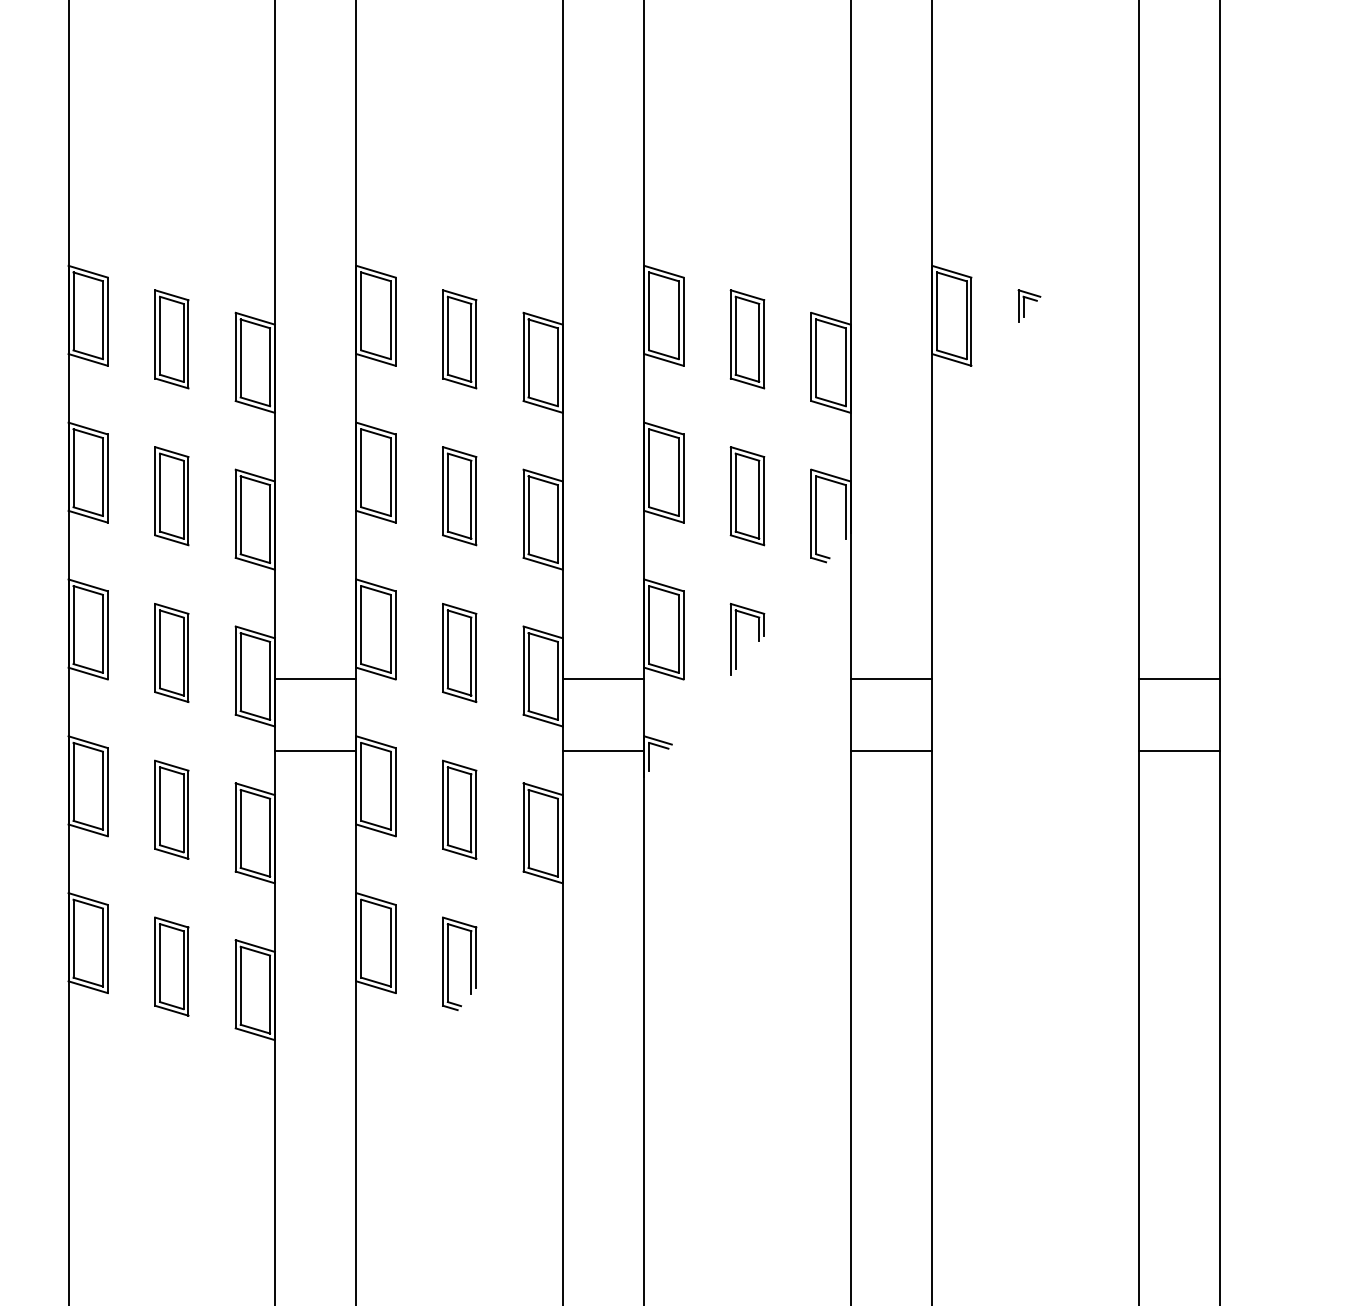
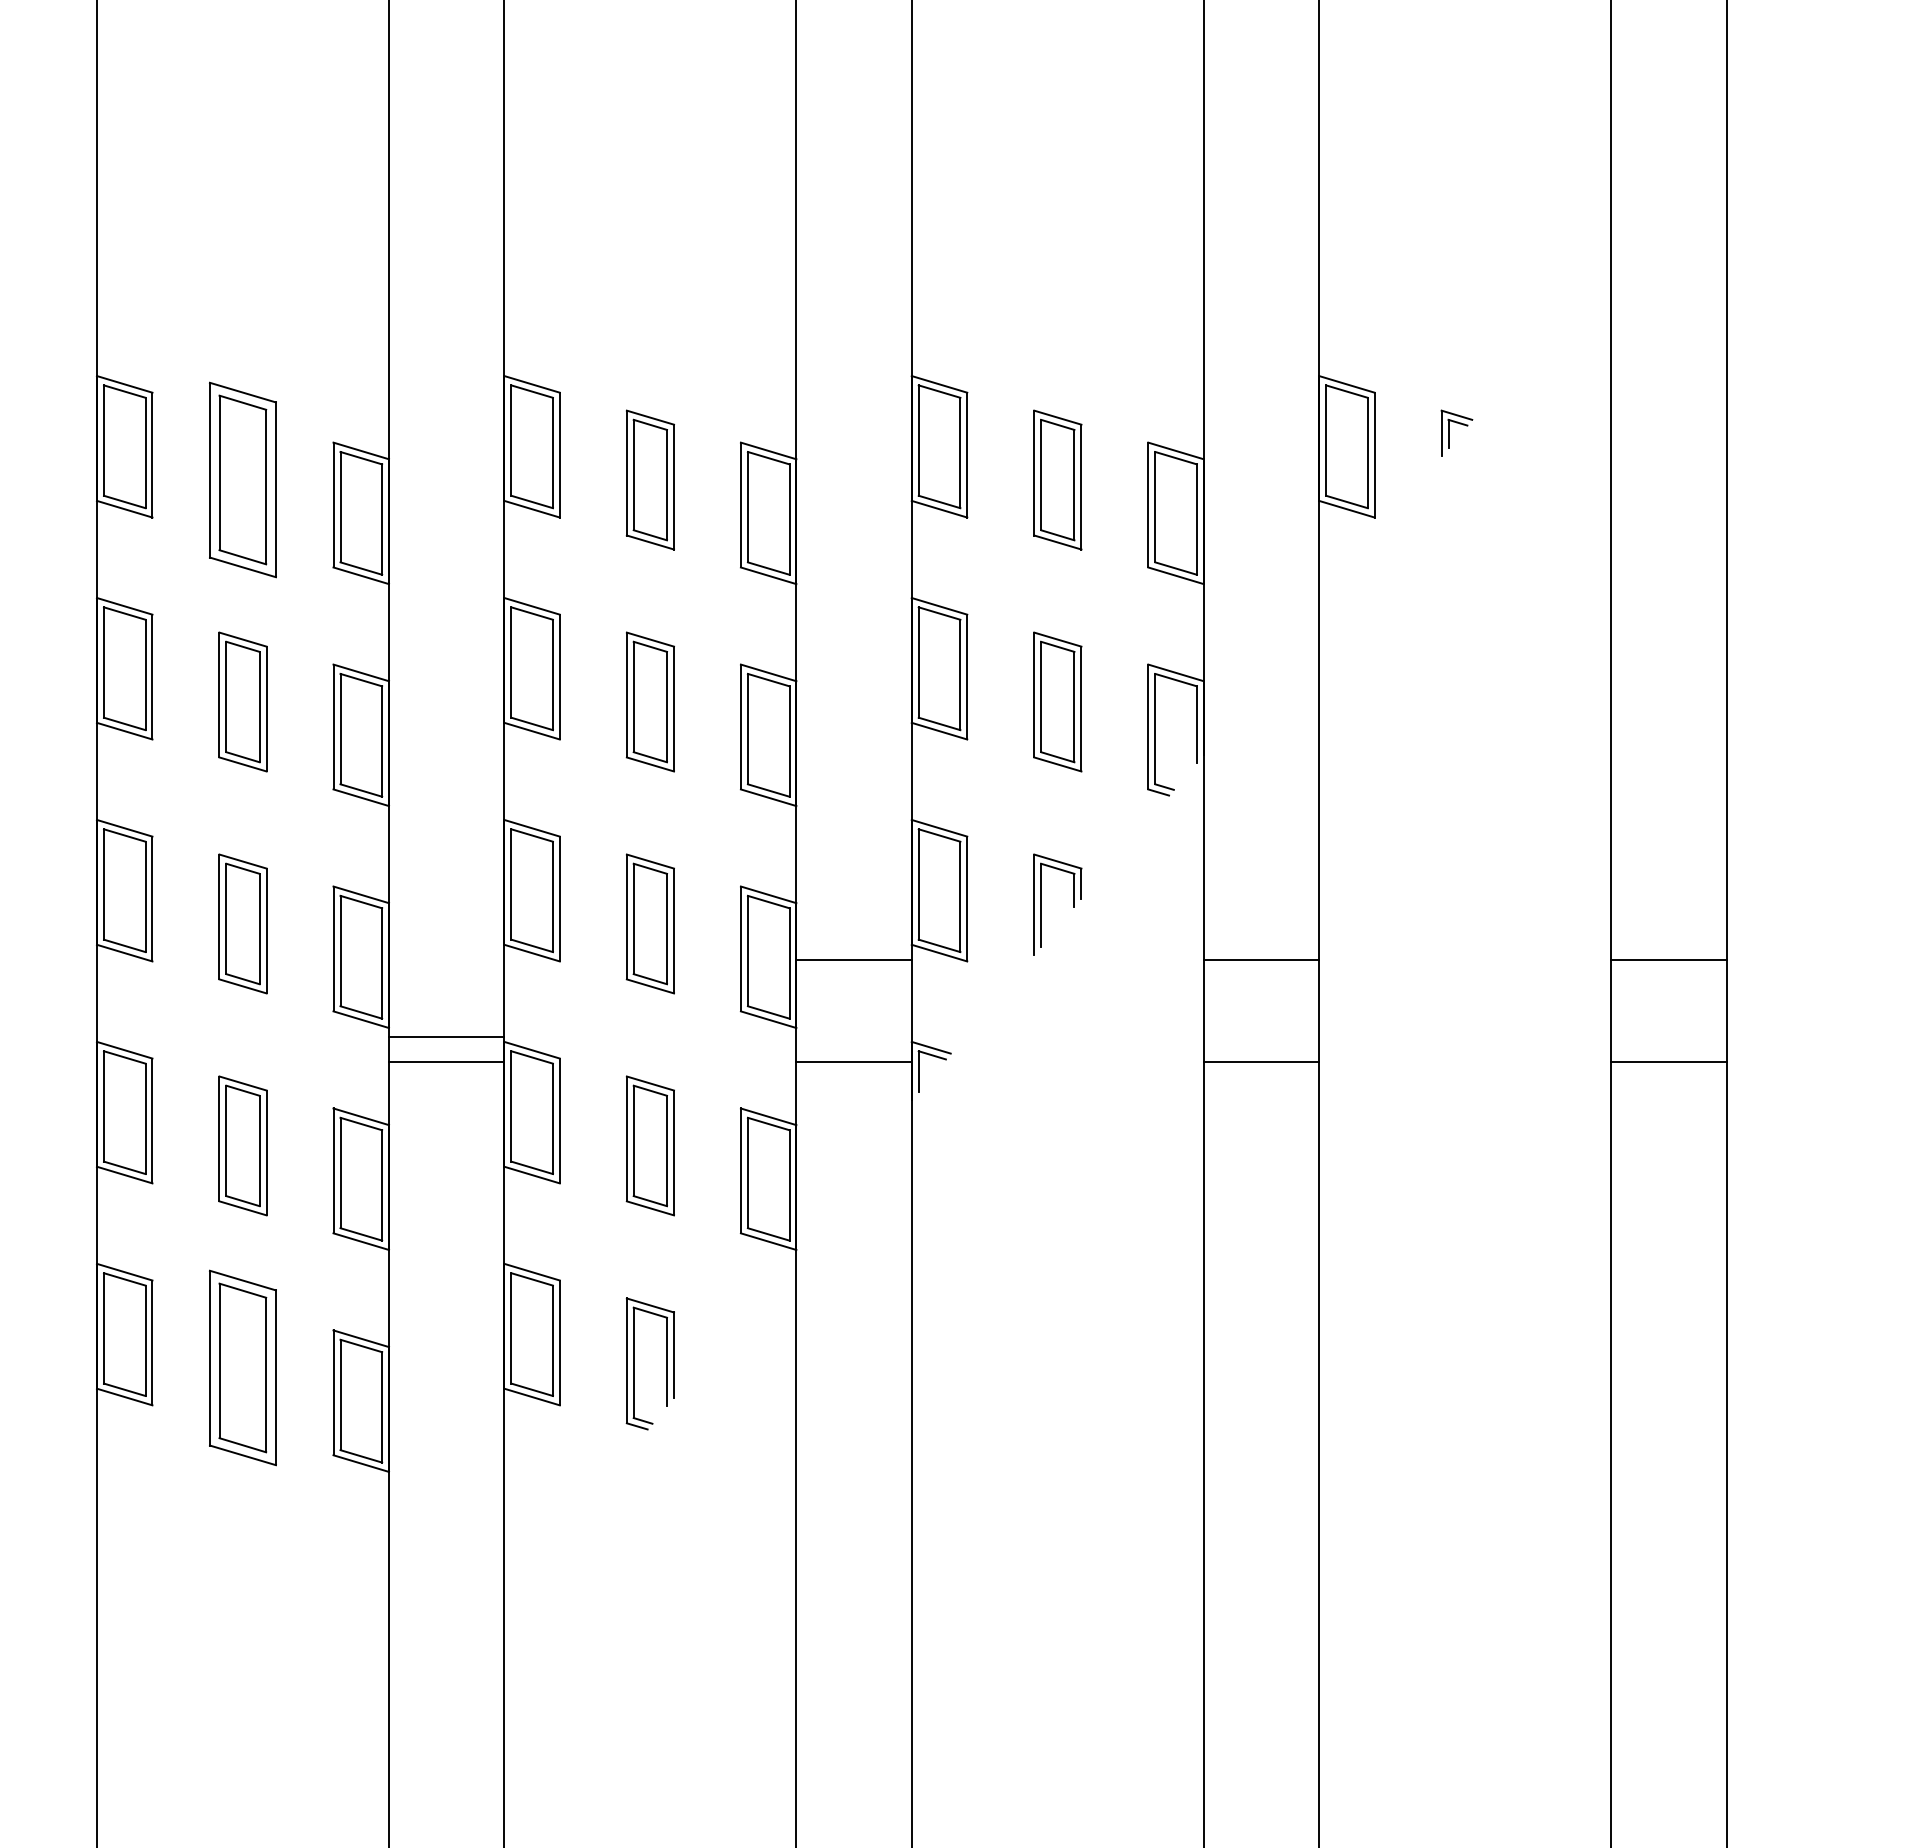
part: (171, 339) -> (242, 480), size x1.4
line: (315, 678) -> (446, 1036), moved
part: (171, 966) -> (242, 1367), size x1.4

